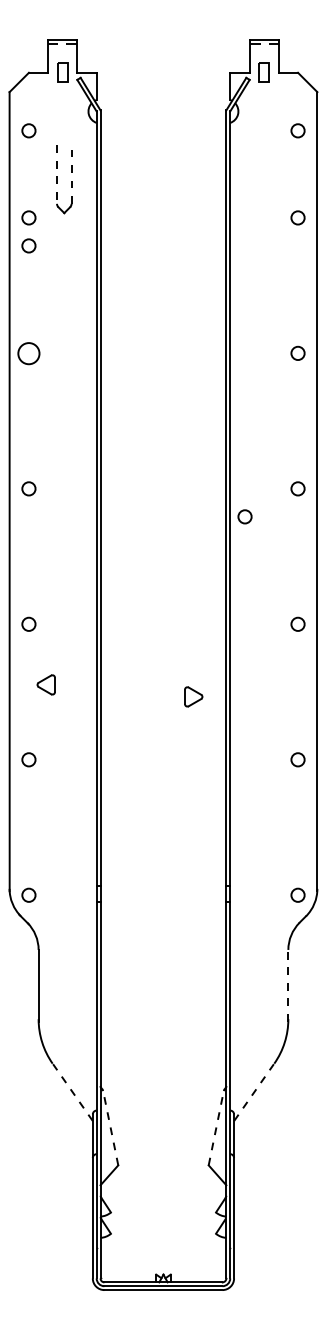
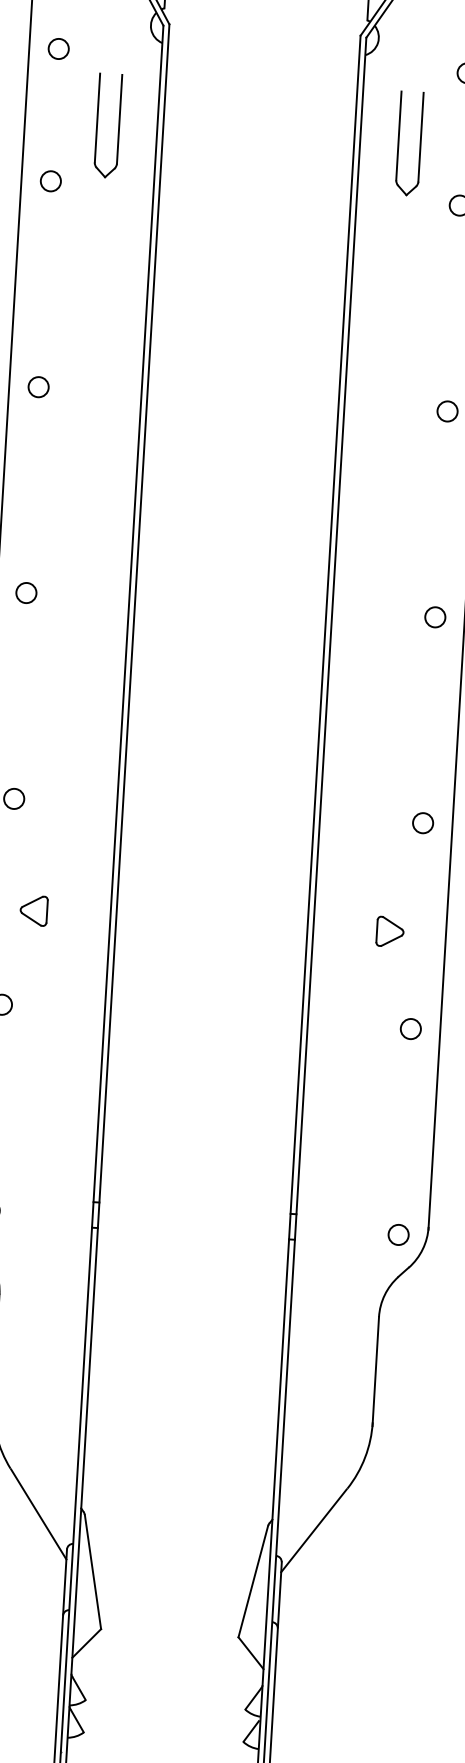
line: (71, 174) -> (119, 119), dashed -> solid
line: (57, 175) -> (98, 119), dashed -> solid
part: (255, 179) -> (398, 143), added
circle: (28, 245) -> (47, 223), removed
circle: (28, 352) -> (38, 385), size x0.62
circle: (244, 516) -> (351, 654), removed
part: (45, 684) -> (32, 910), moved
part: (193, 696) -> (389, 931), moved
line: (288, 985) -> (376, 1371), dashed -> solid
line: (72, 1092) -> (38, 1514), dashed -> solid
line: (254, 1092) -> (314, 1530), dashed -> solid
line: (110, 1128) -> (92, 1572), dashed -> solid
line: (216, 1128) -> (253, 1581), dashed -> solid

